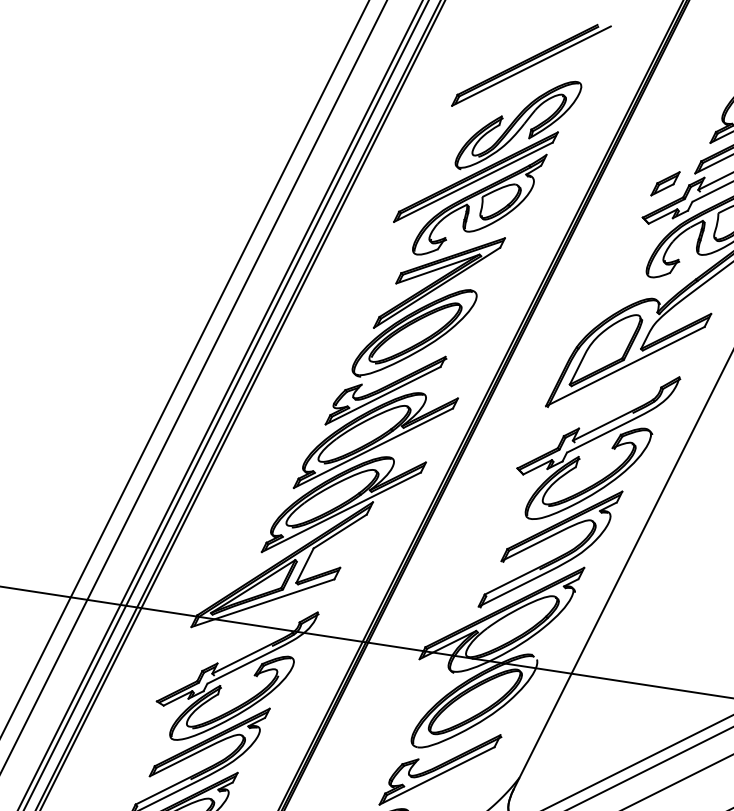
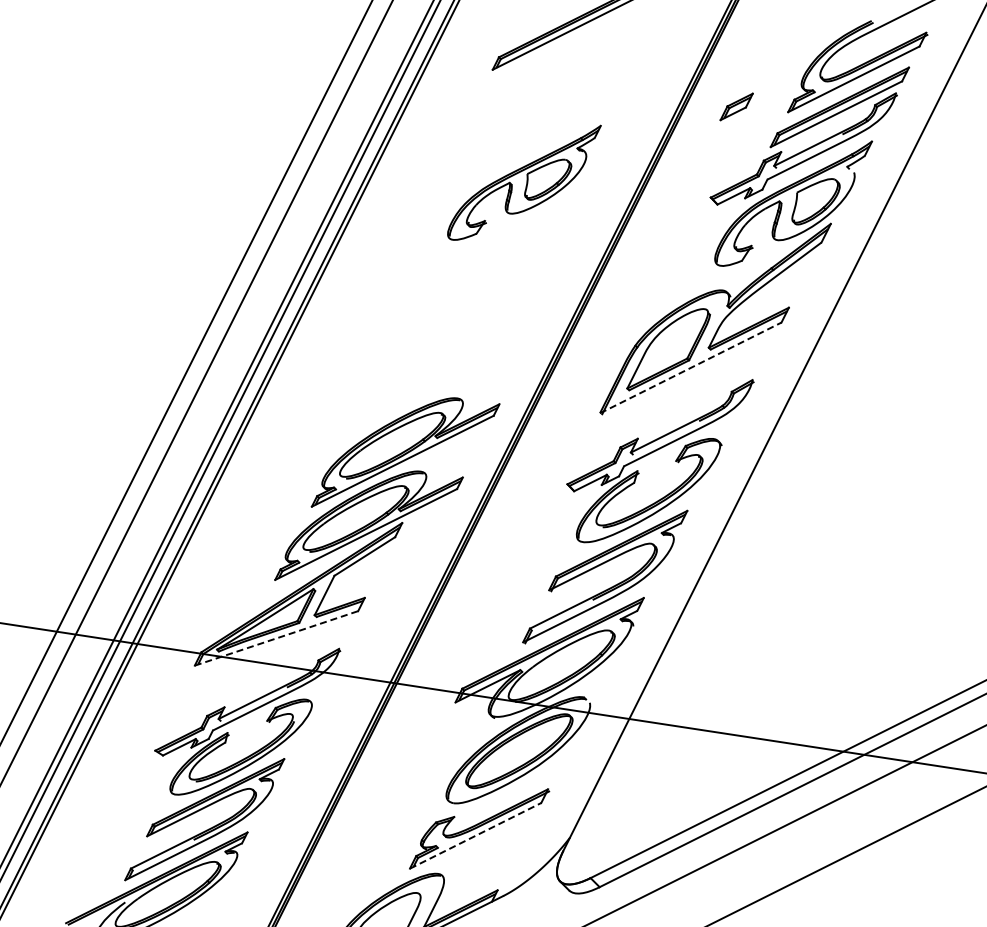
part: (487, 151) -> (533, 122), removed
part: (665, 183) -> (736, 106), moved
part: (415, 331) -> (450, 327), removed
line: (625, 366) -> (691, 367), solid -> dashed
line: (262, 603) -> (276, 638), solid -> dashed
line: (437, 775) -> (476, 835), solid -> dashed

